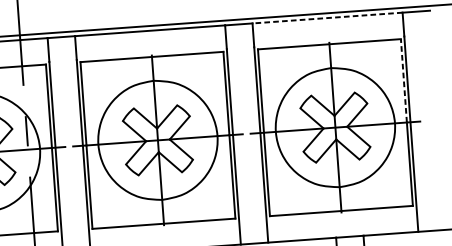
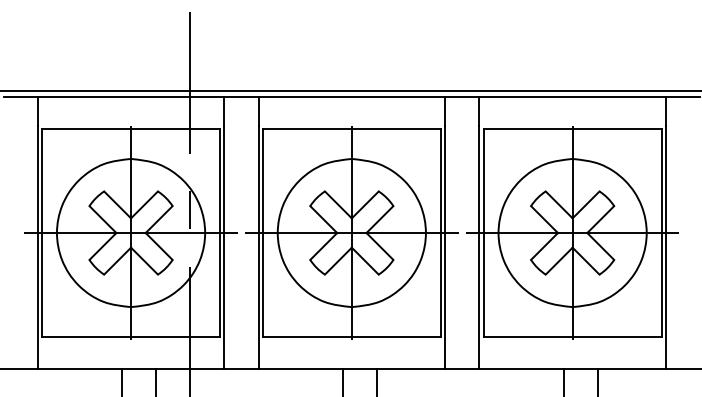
line: (327, 17) -> (572, 96), dashed -> solid
line: (403, 81) -> (661, 181), dashed -> solid

